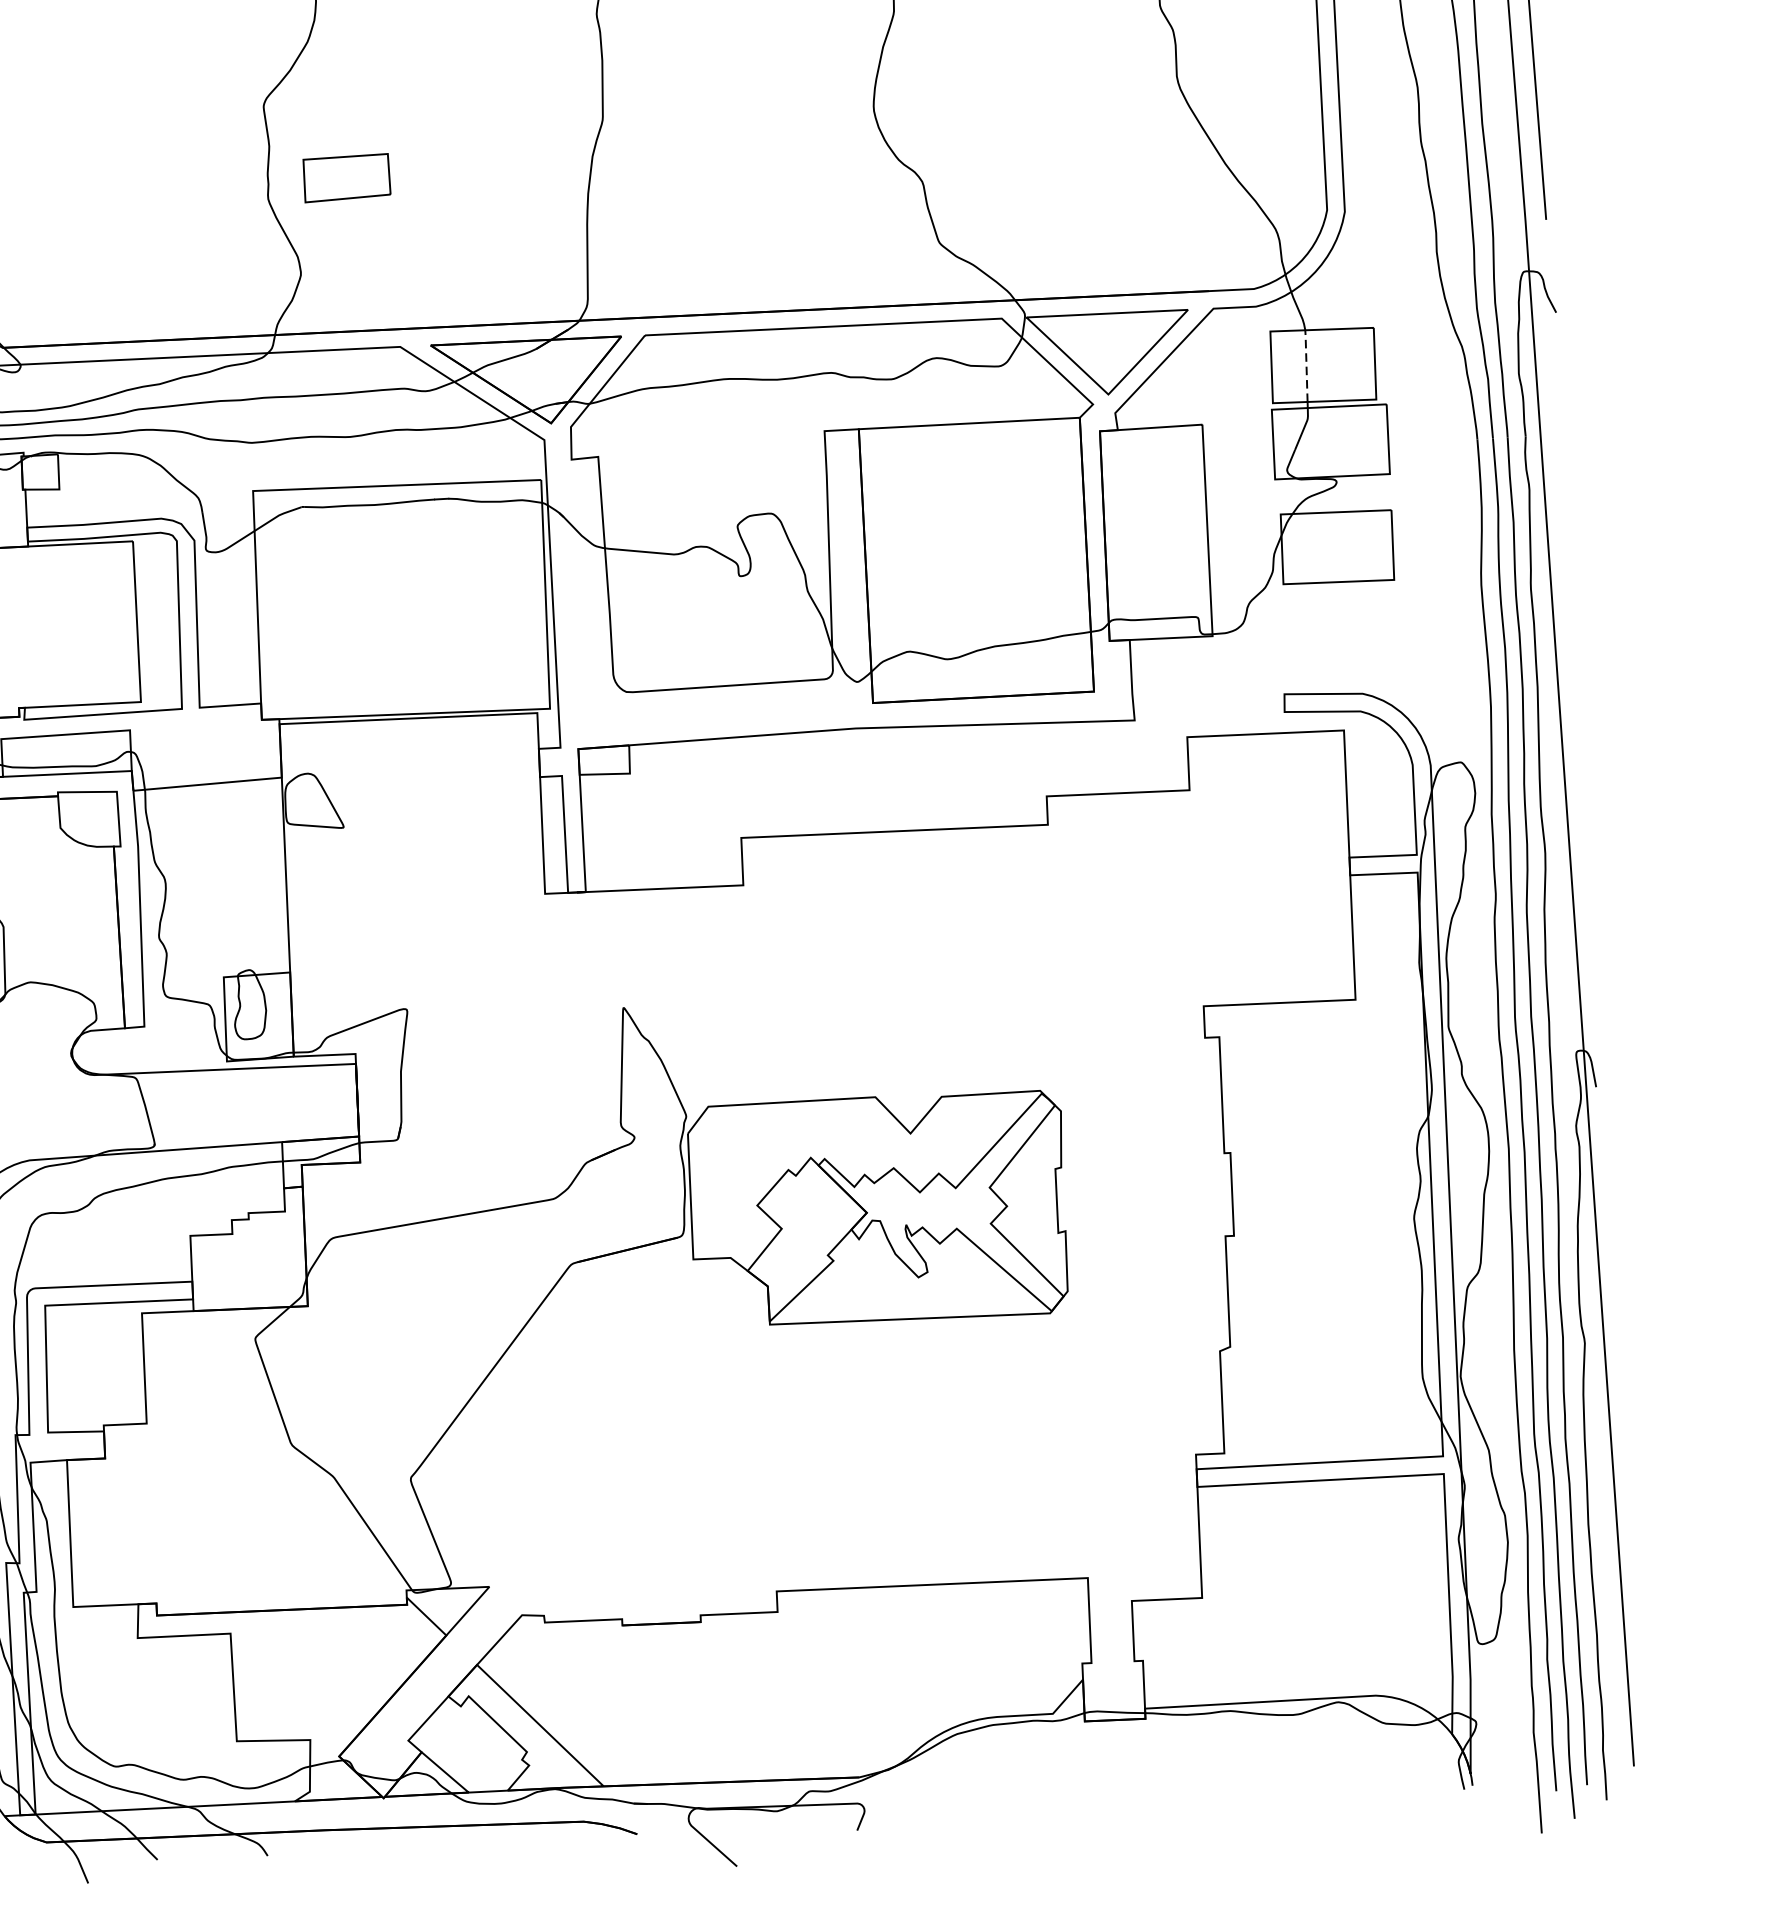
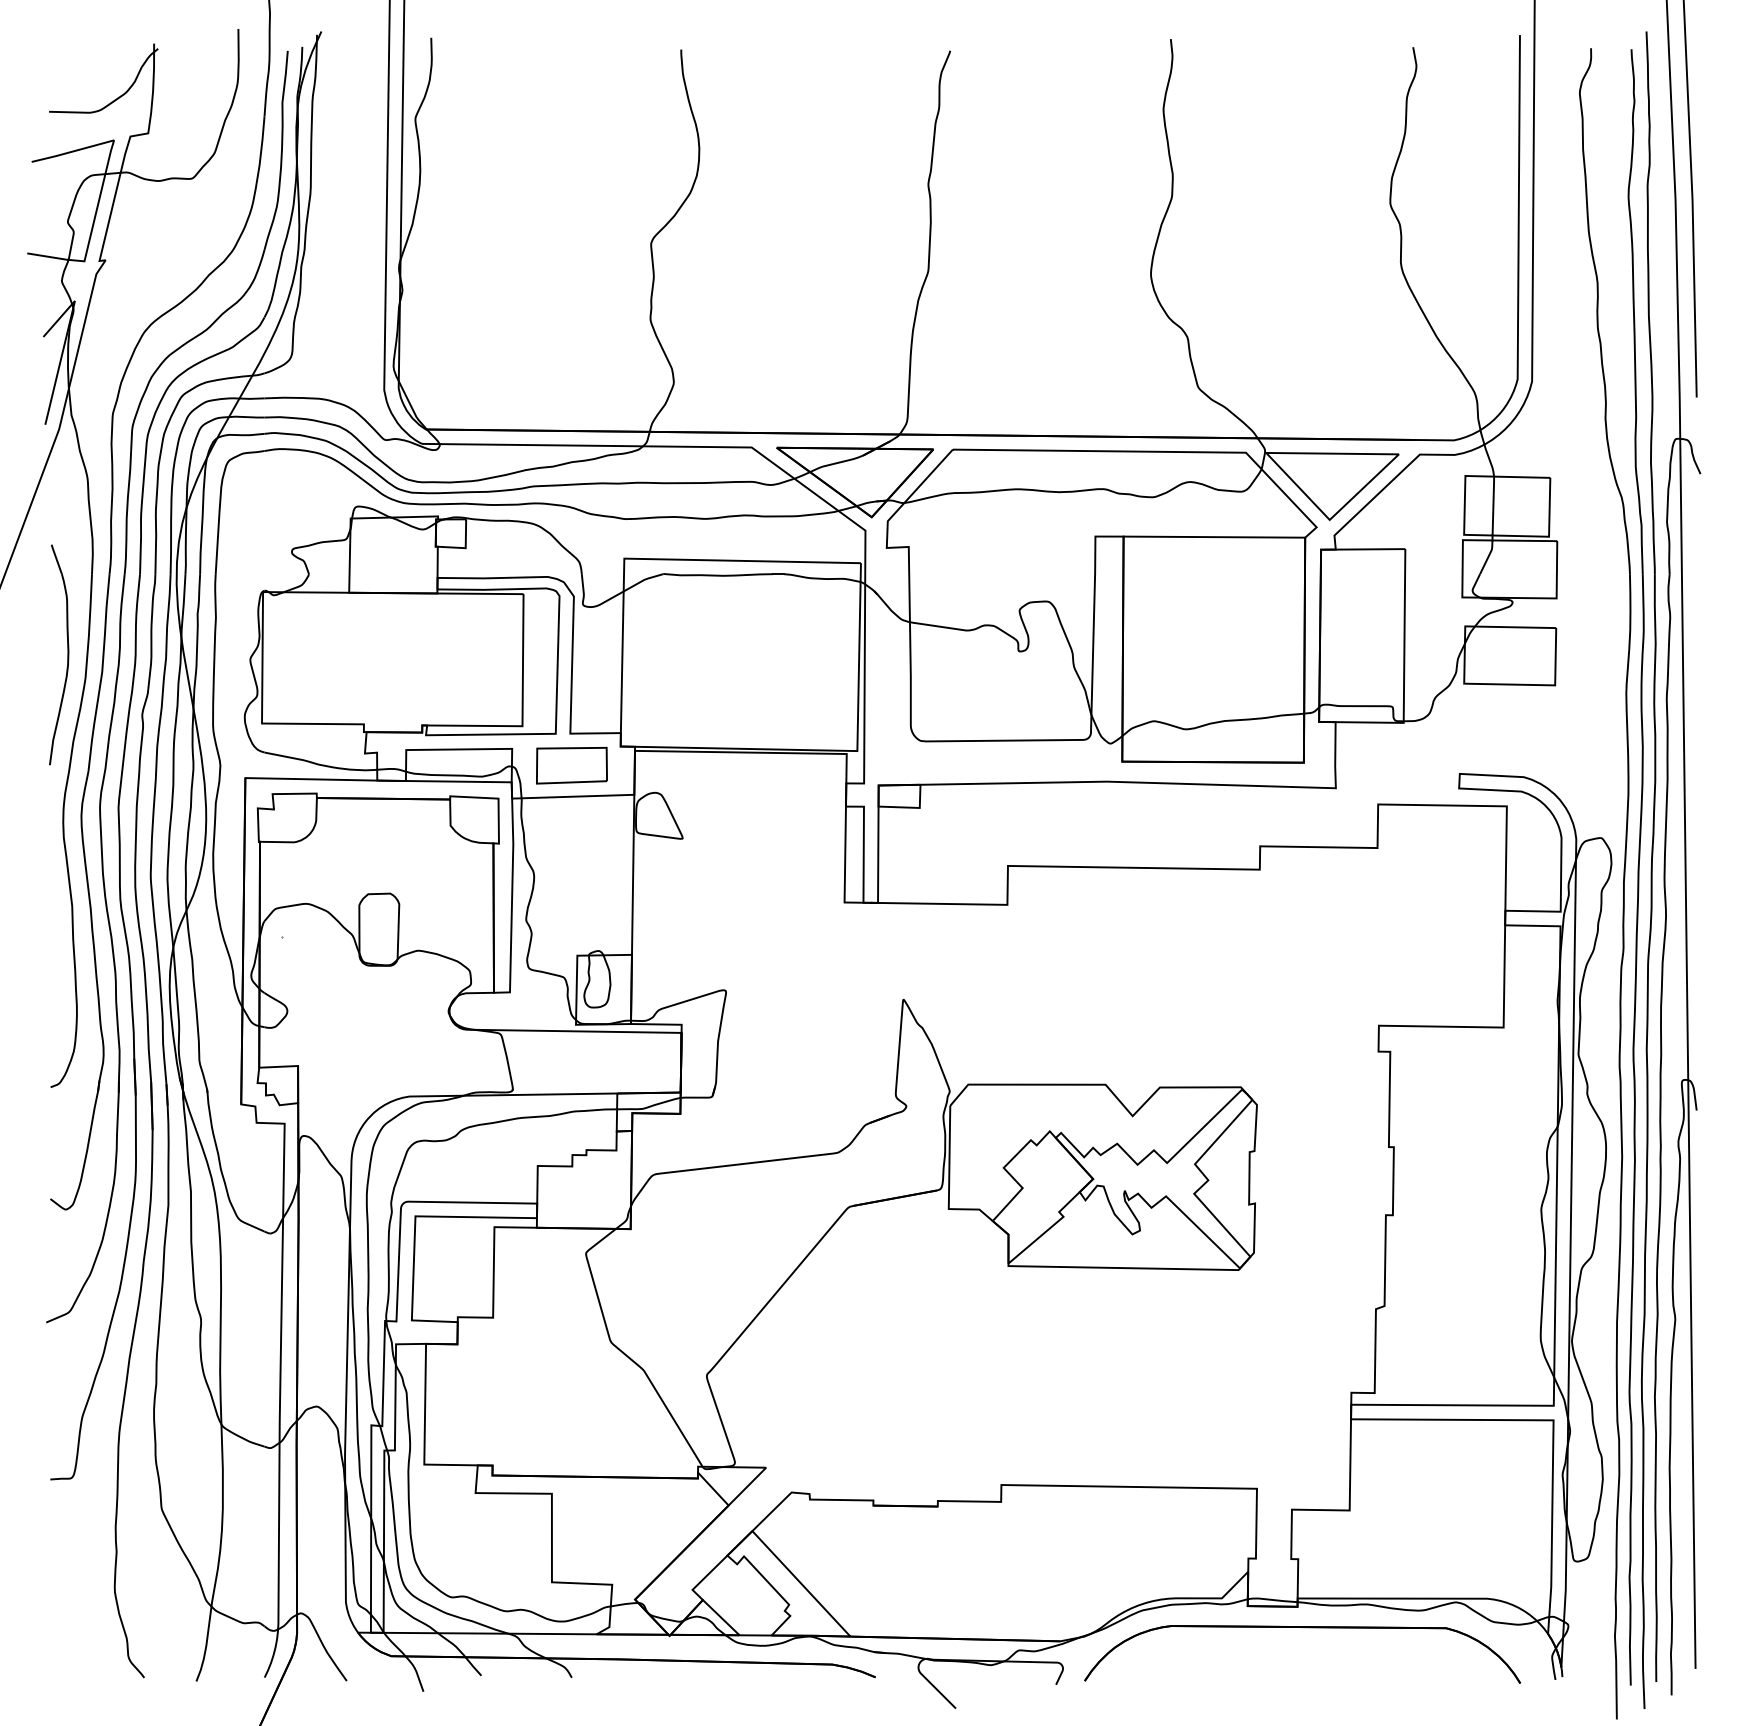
part: (346, 177) -> (571, 765), moved
line: (1306, 365) -> (1493, 505), dashed -> solid
part: (1157, 1744) -> (1306, 1628), added

